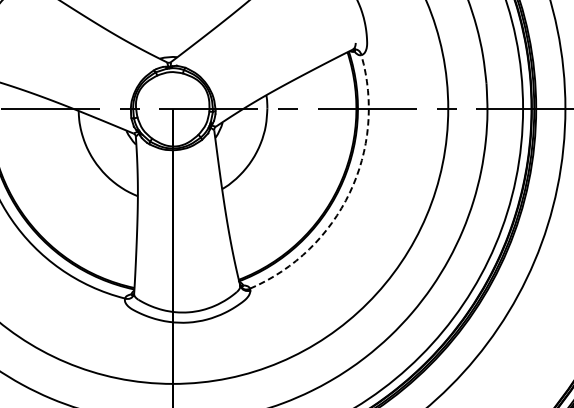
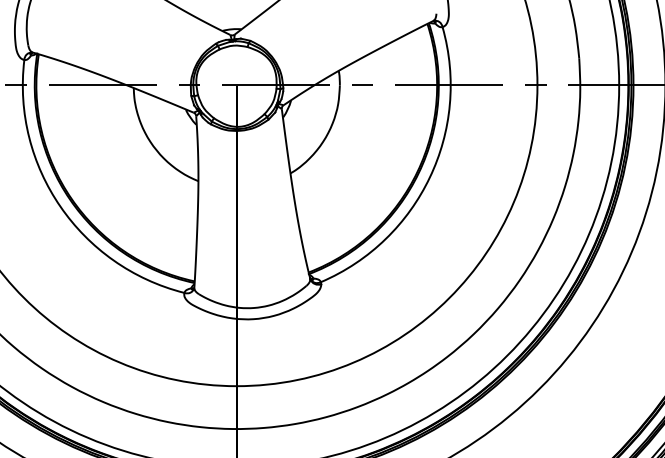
arc: (349, 192) -> (429, 177), dashed -> solid

